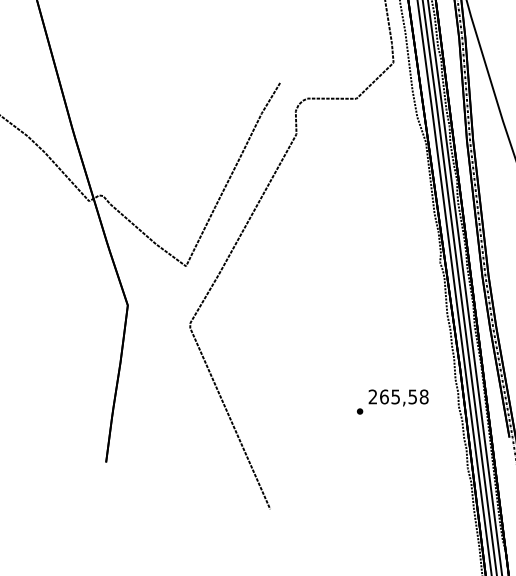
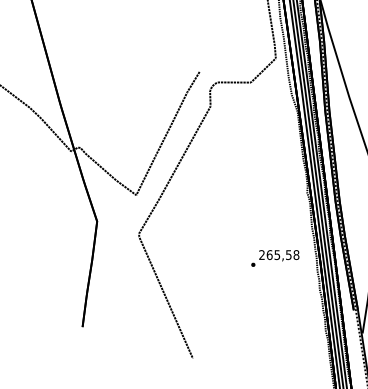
text: (393, 402) -> (275, 258), moved

